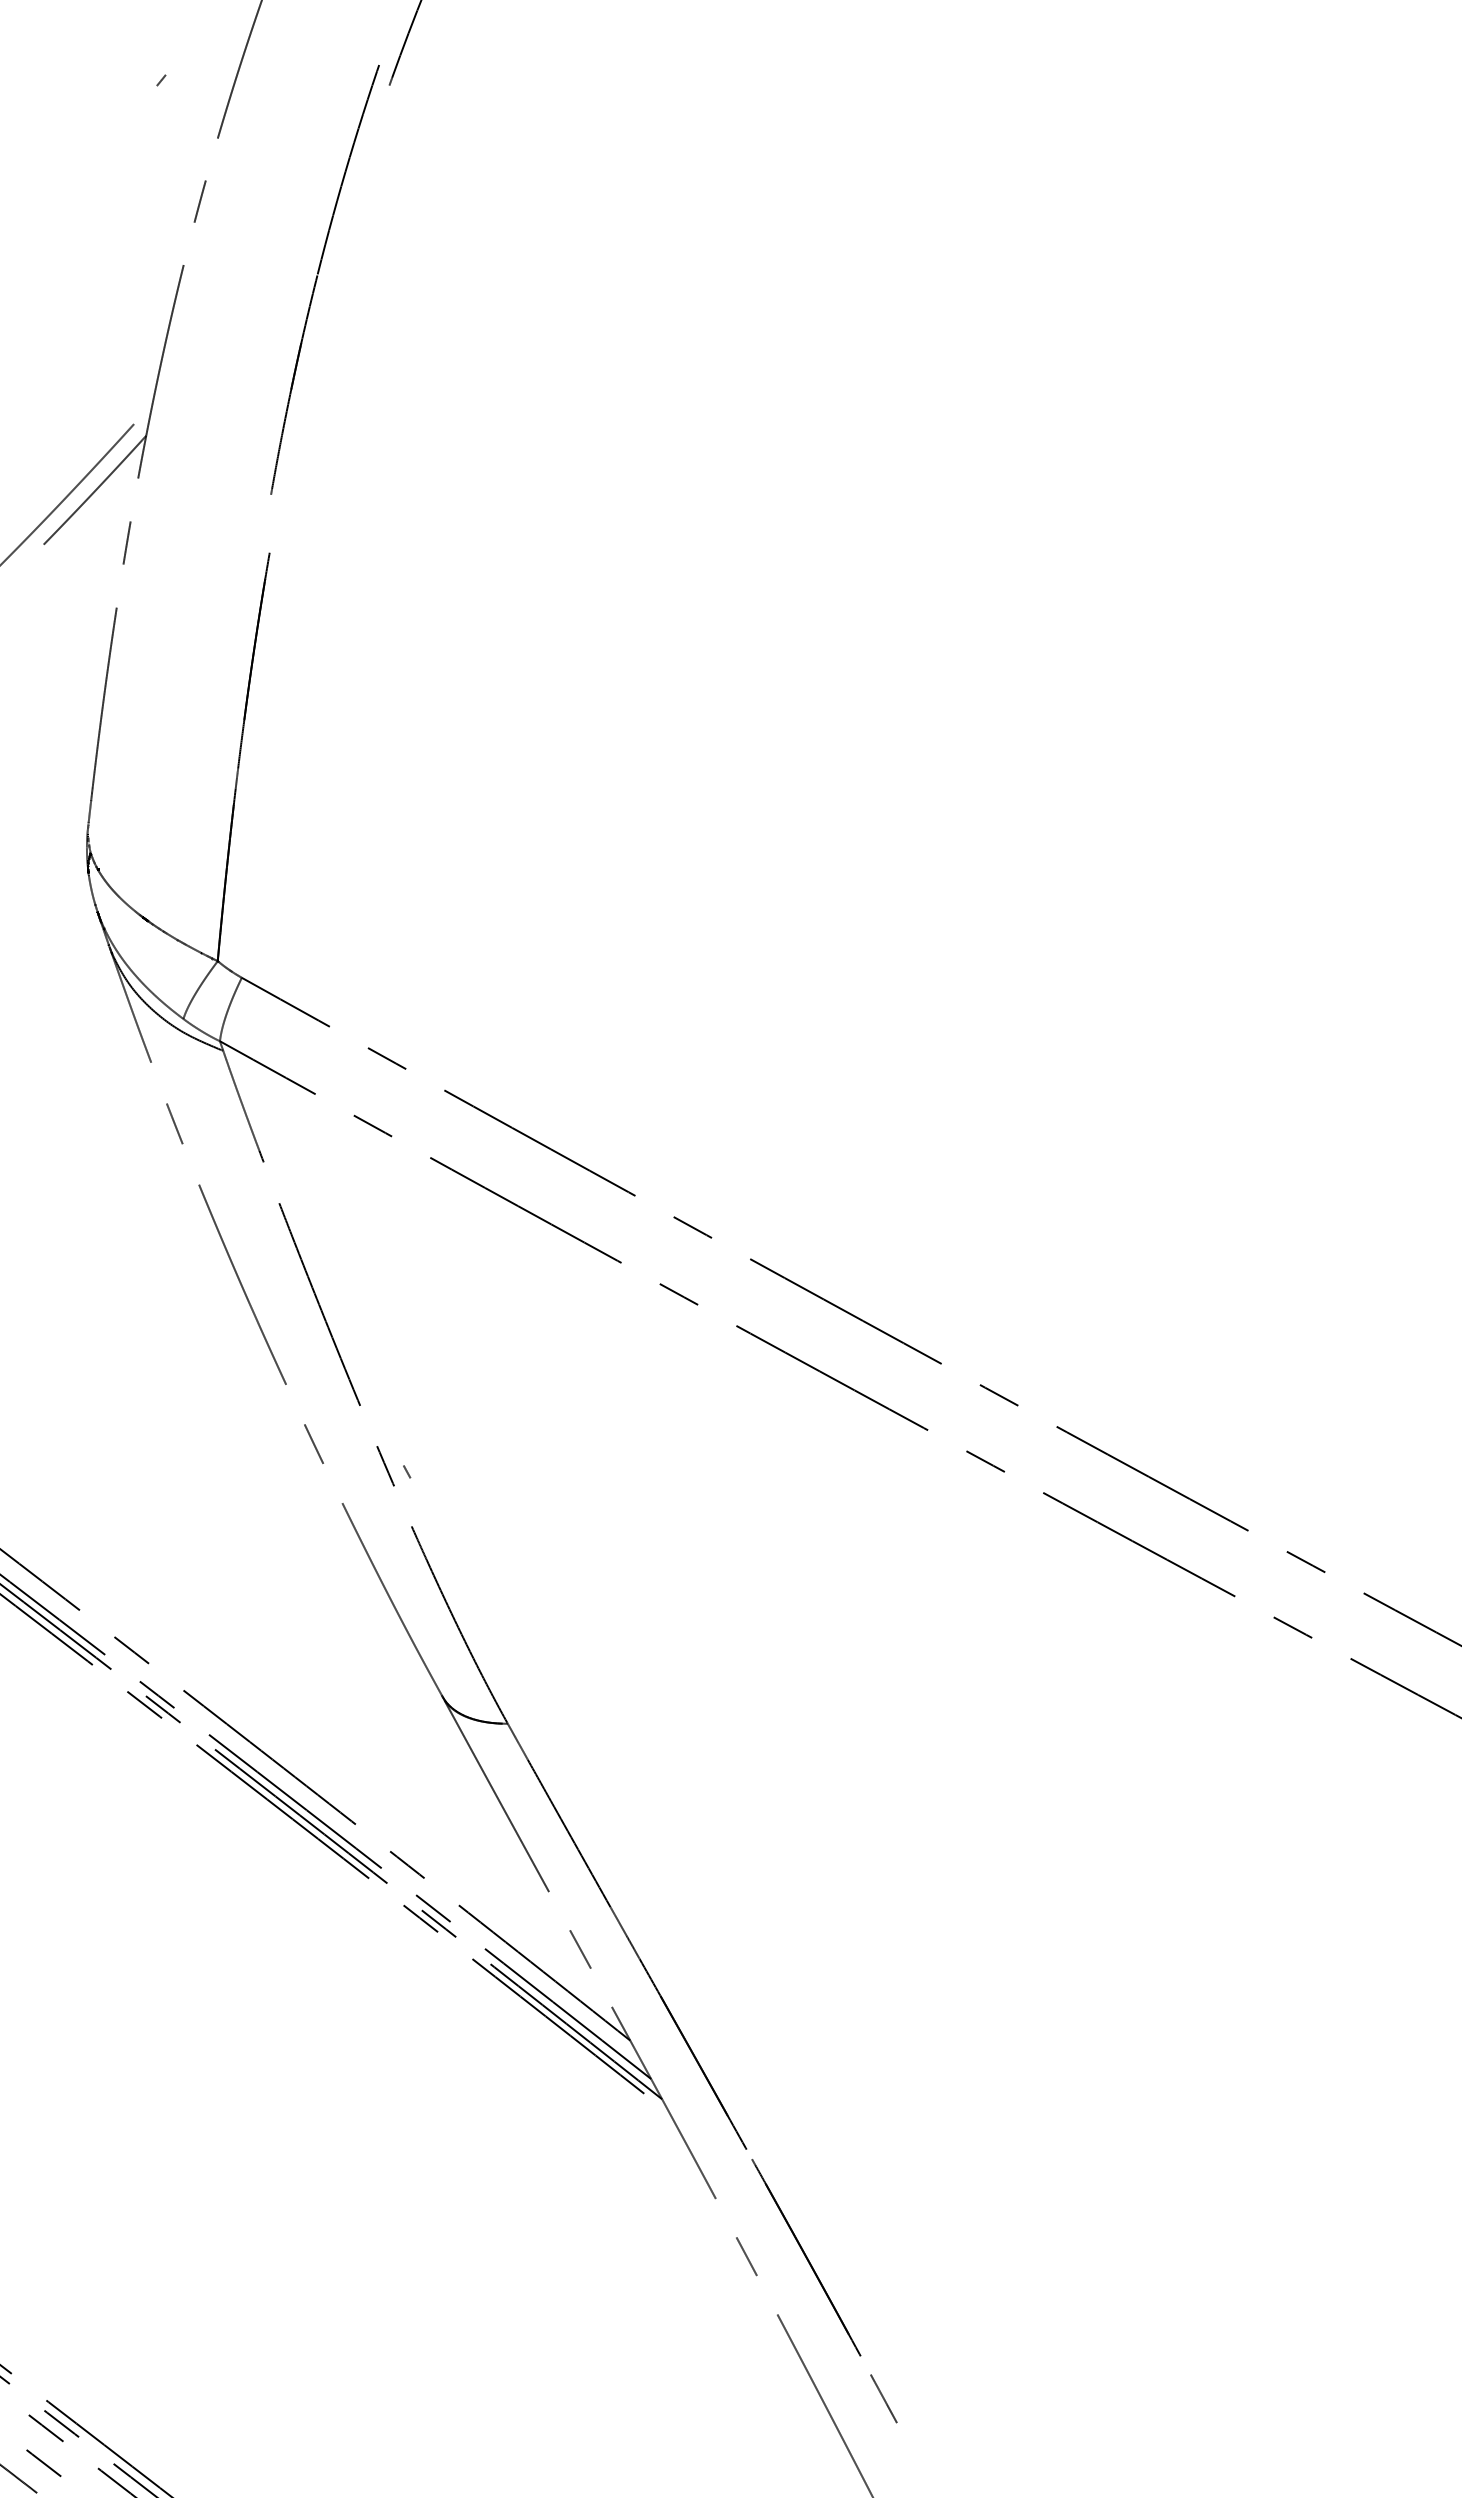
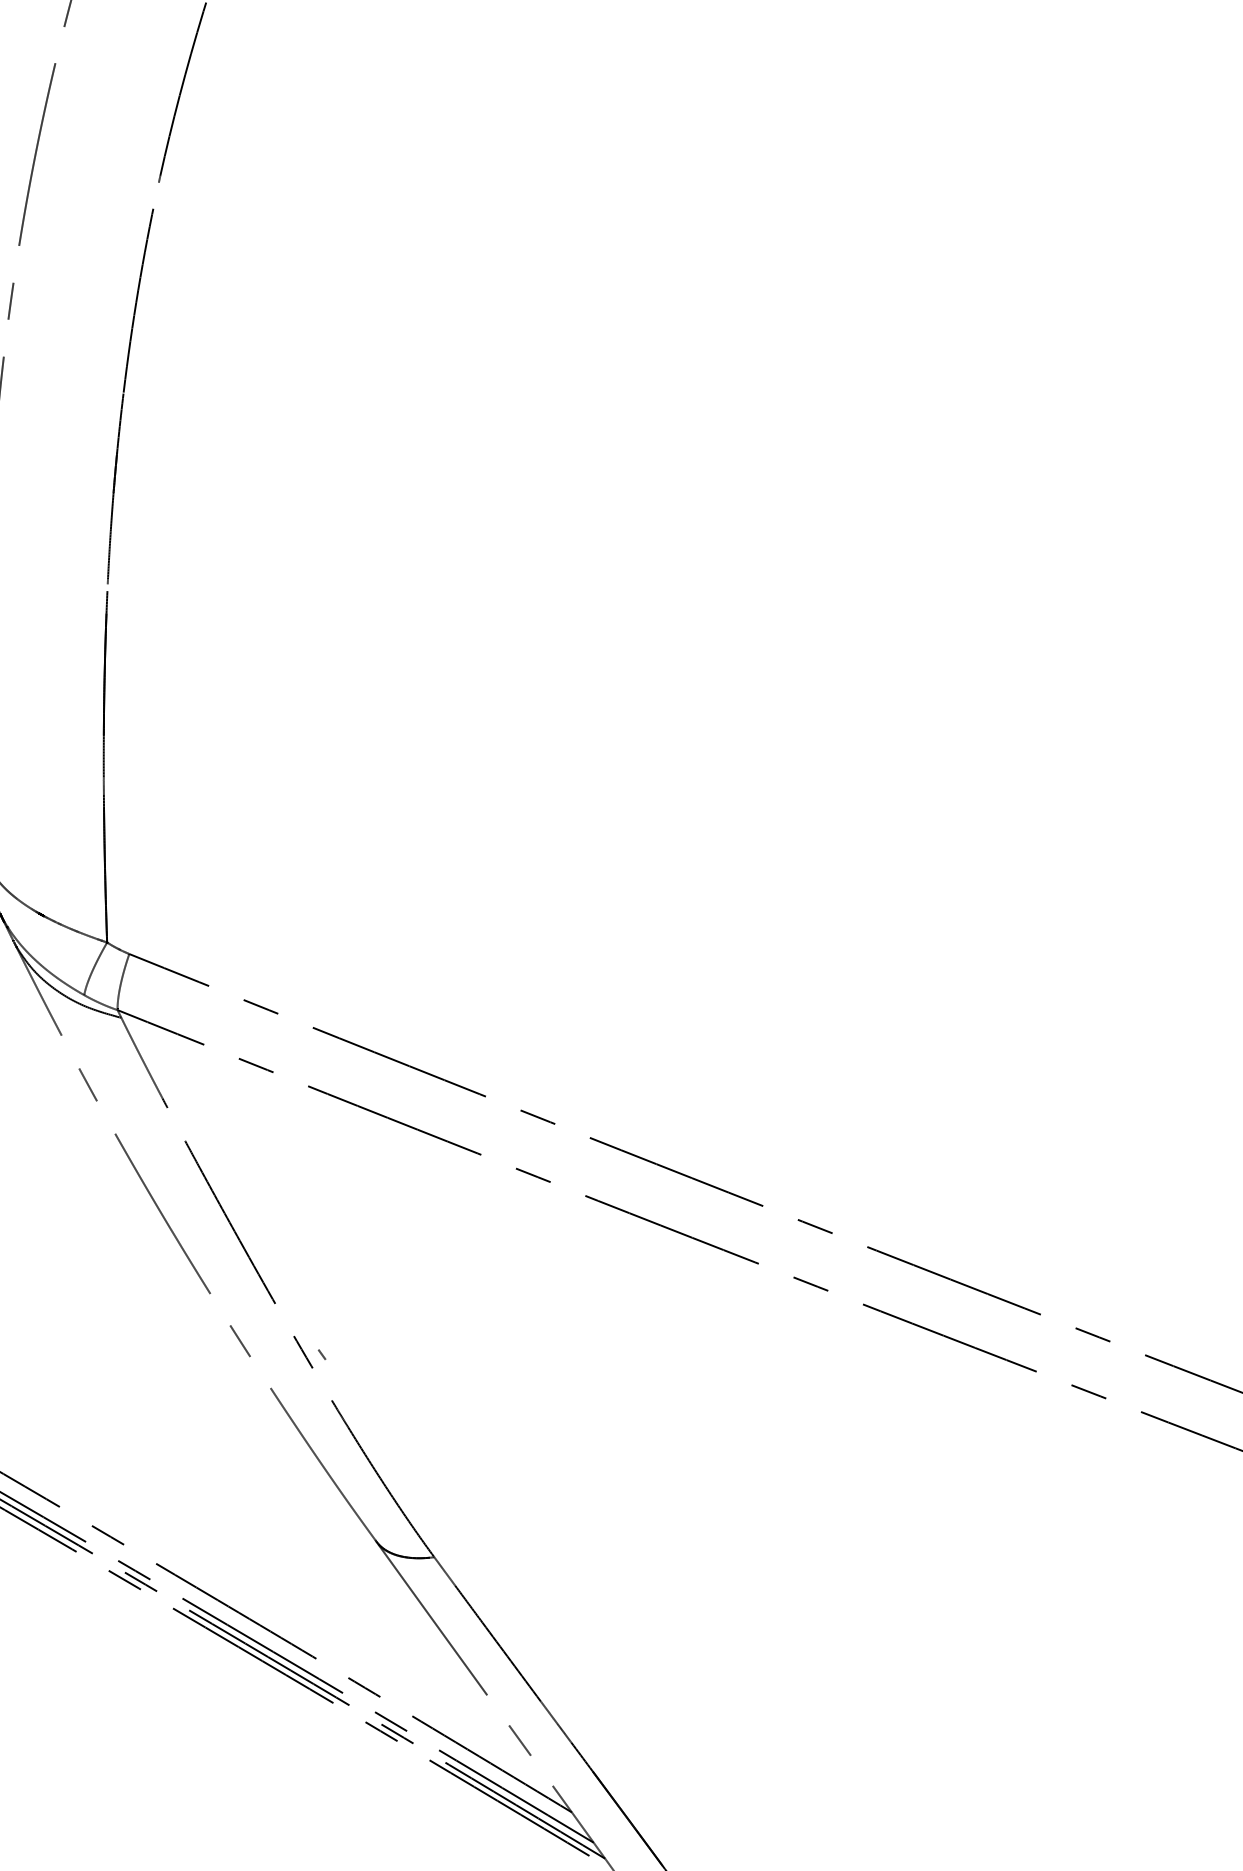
part: (318, 276) -> (124, 394), moved

